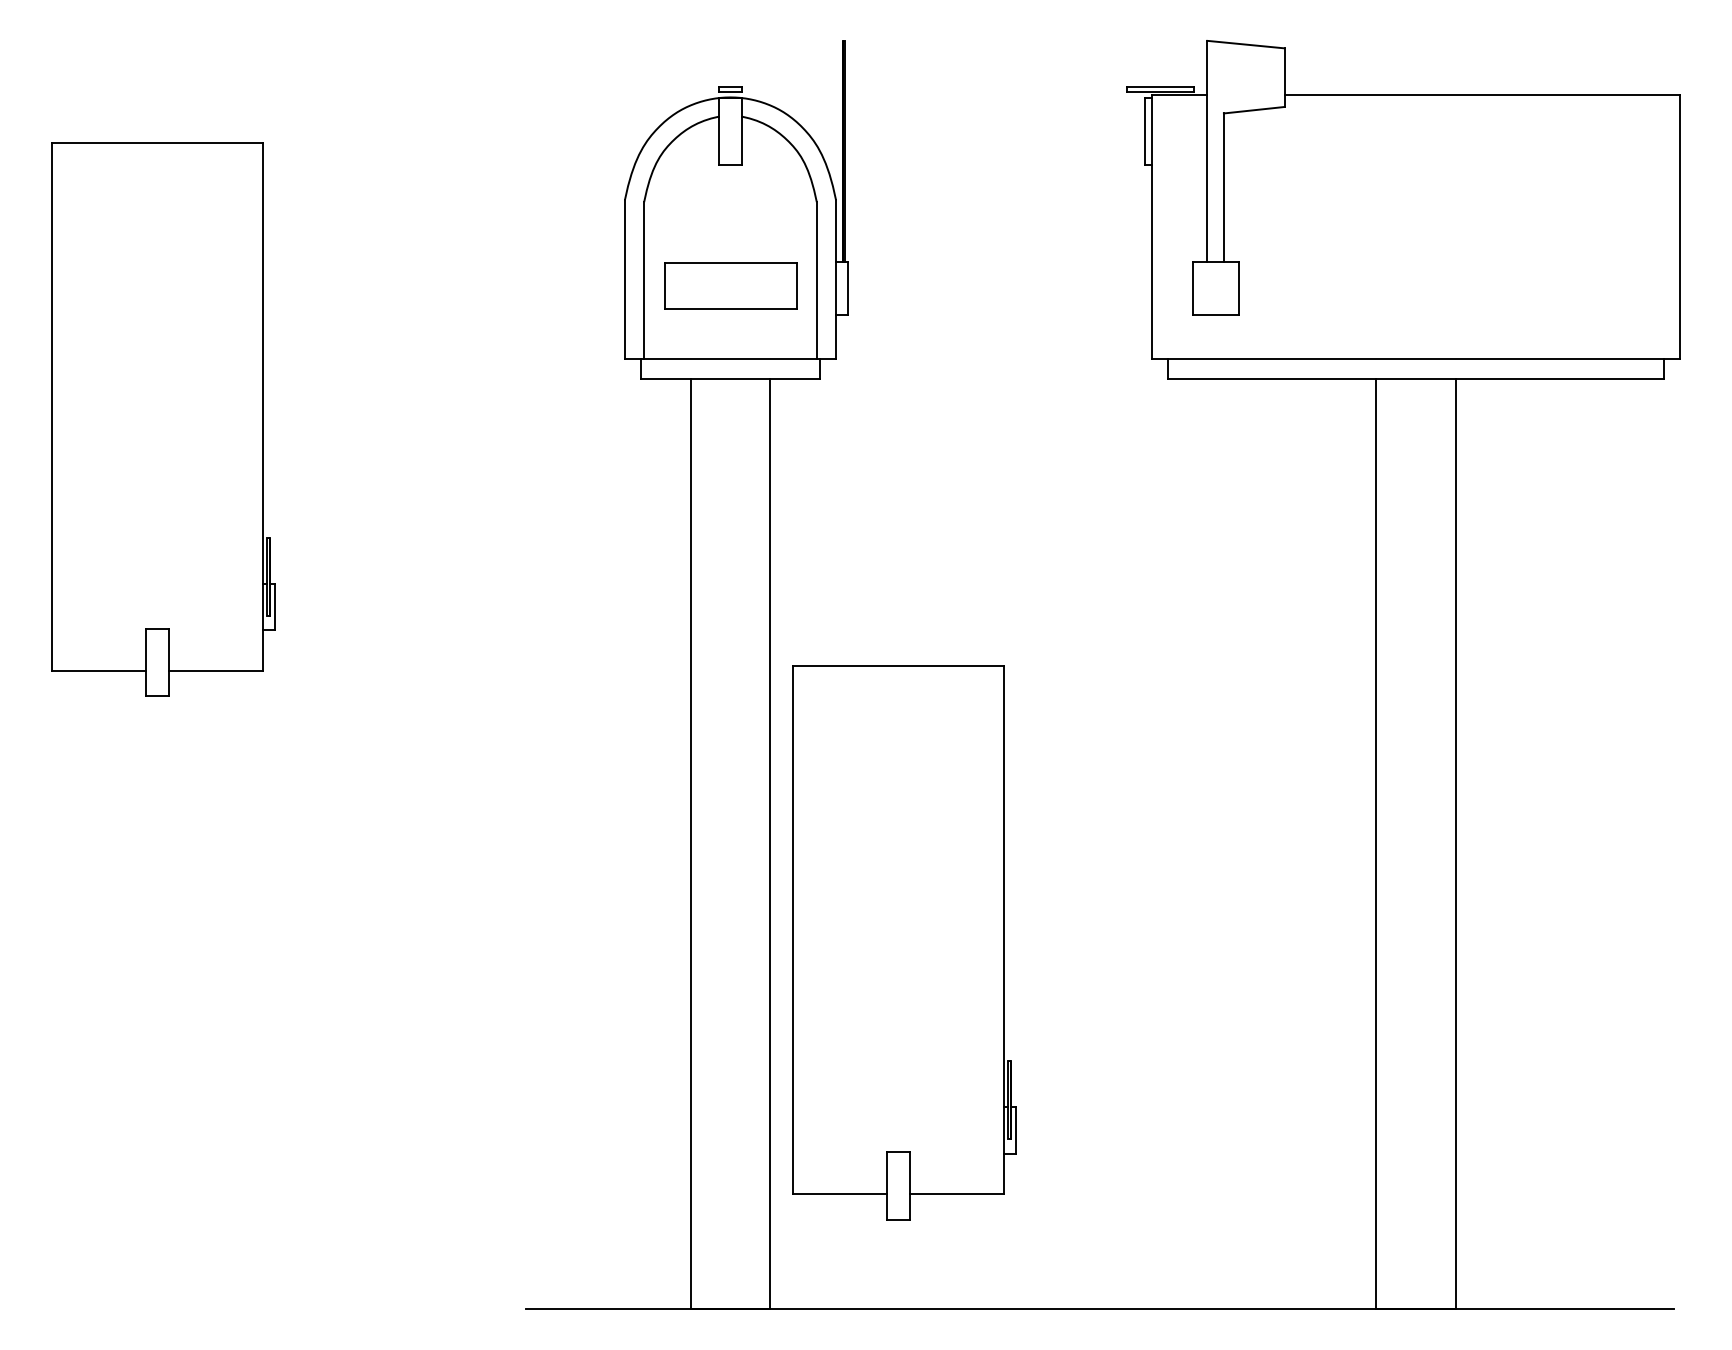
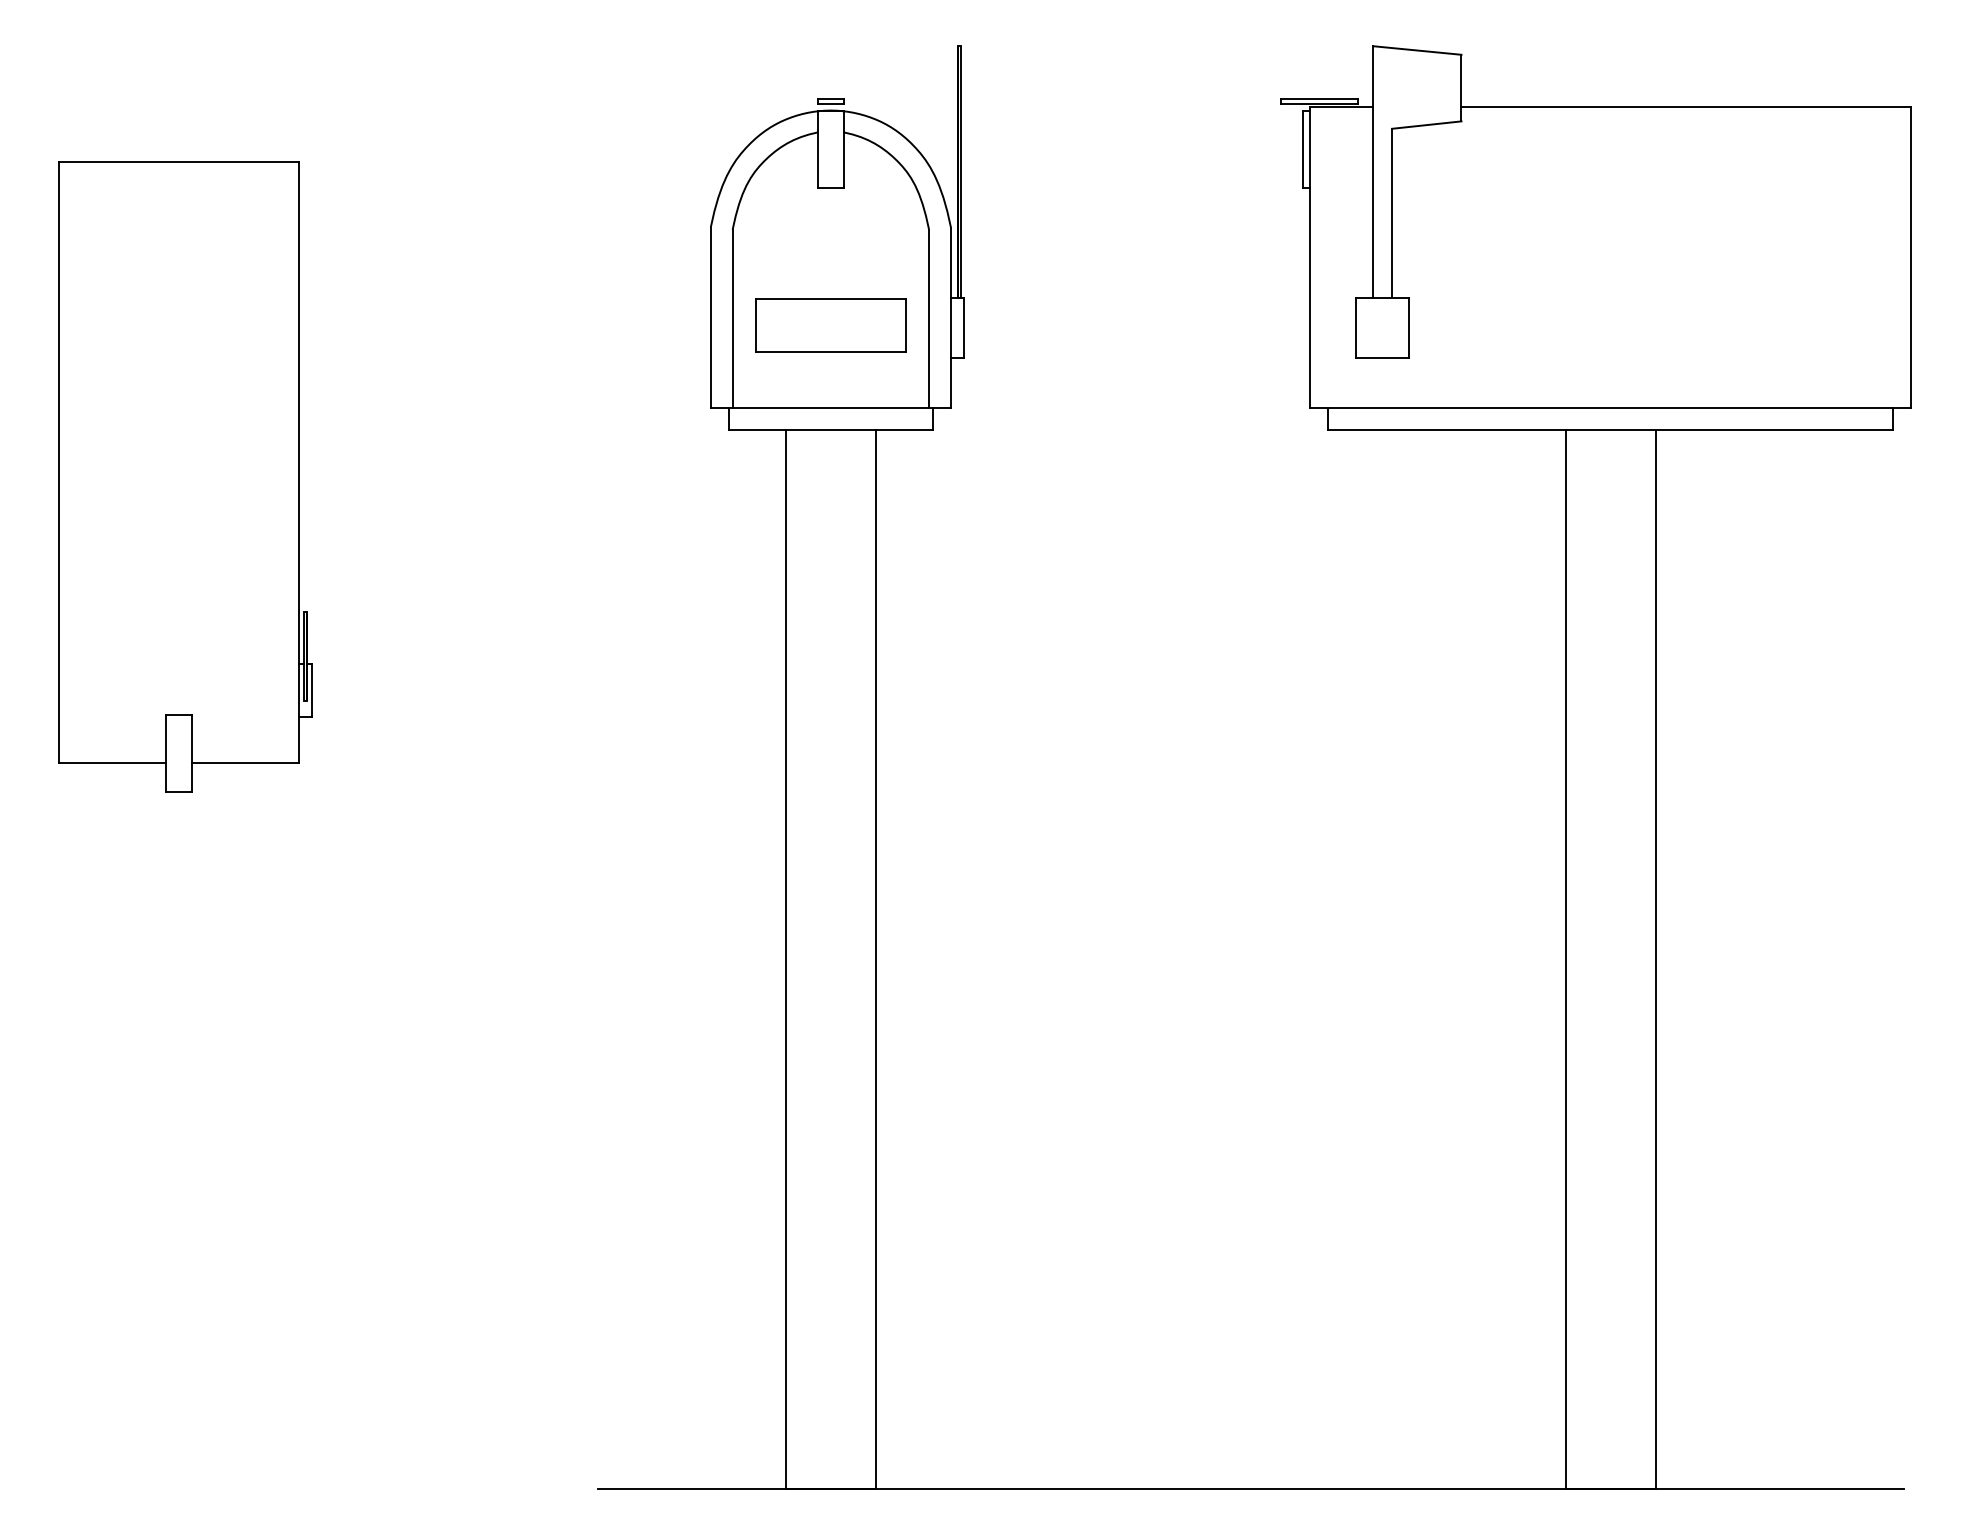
part: (904, 942) -> (1028, 1071), removed

